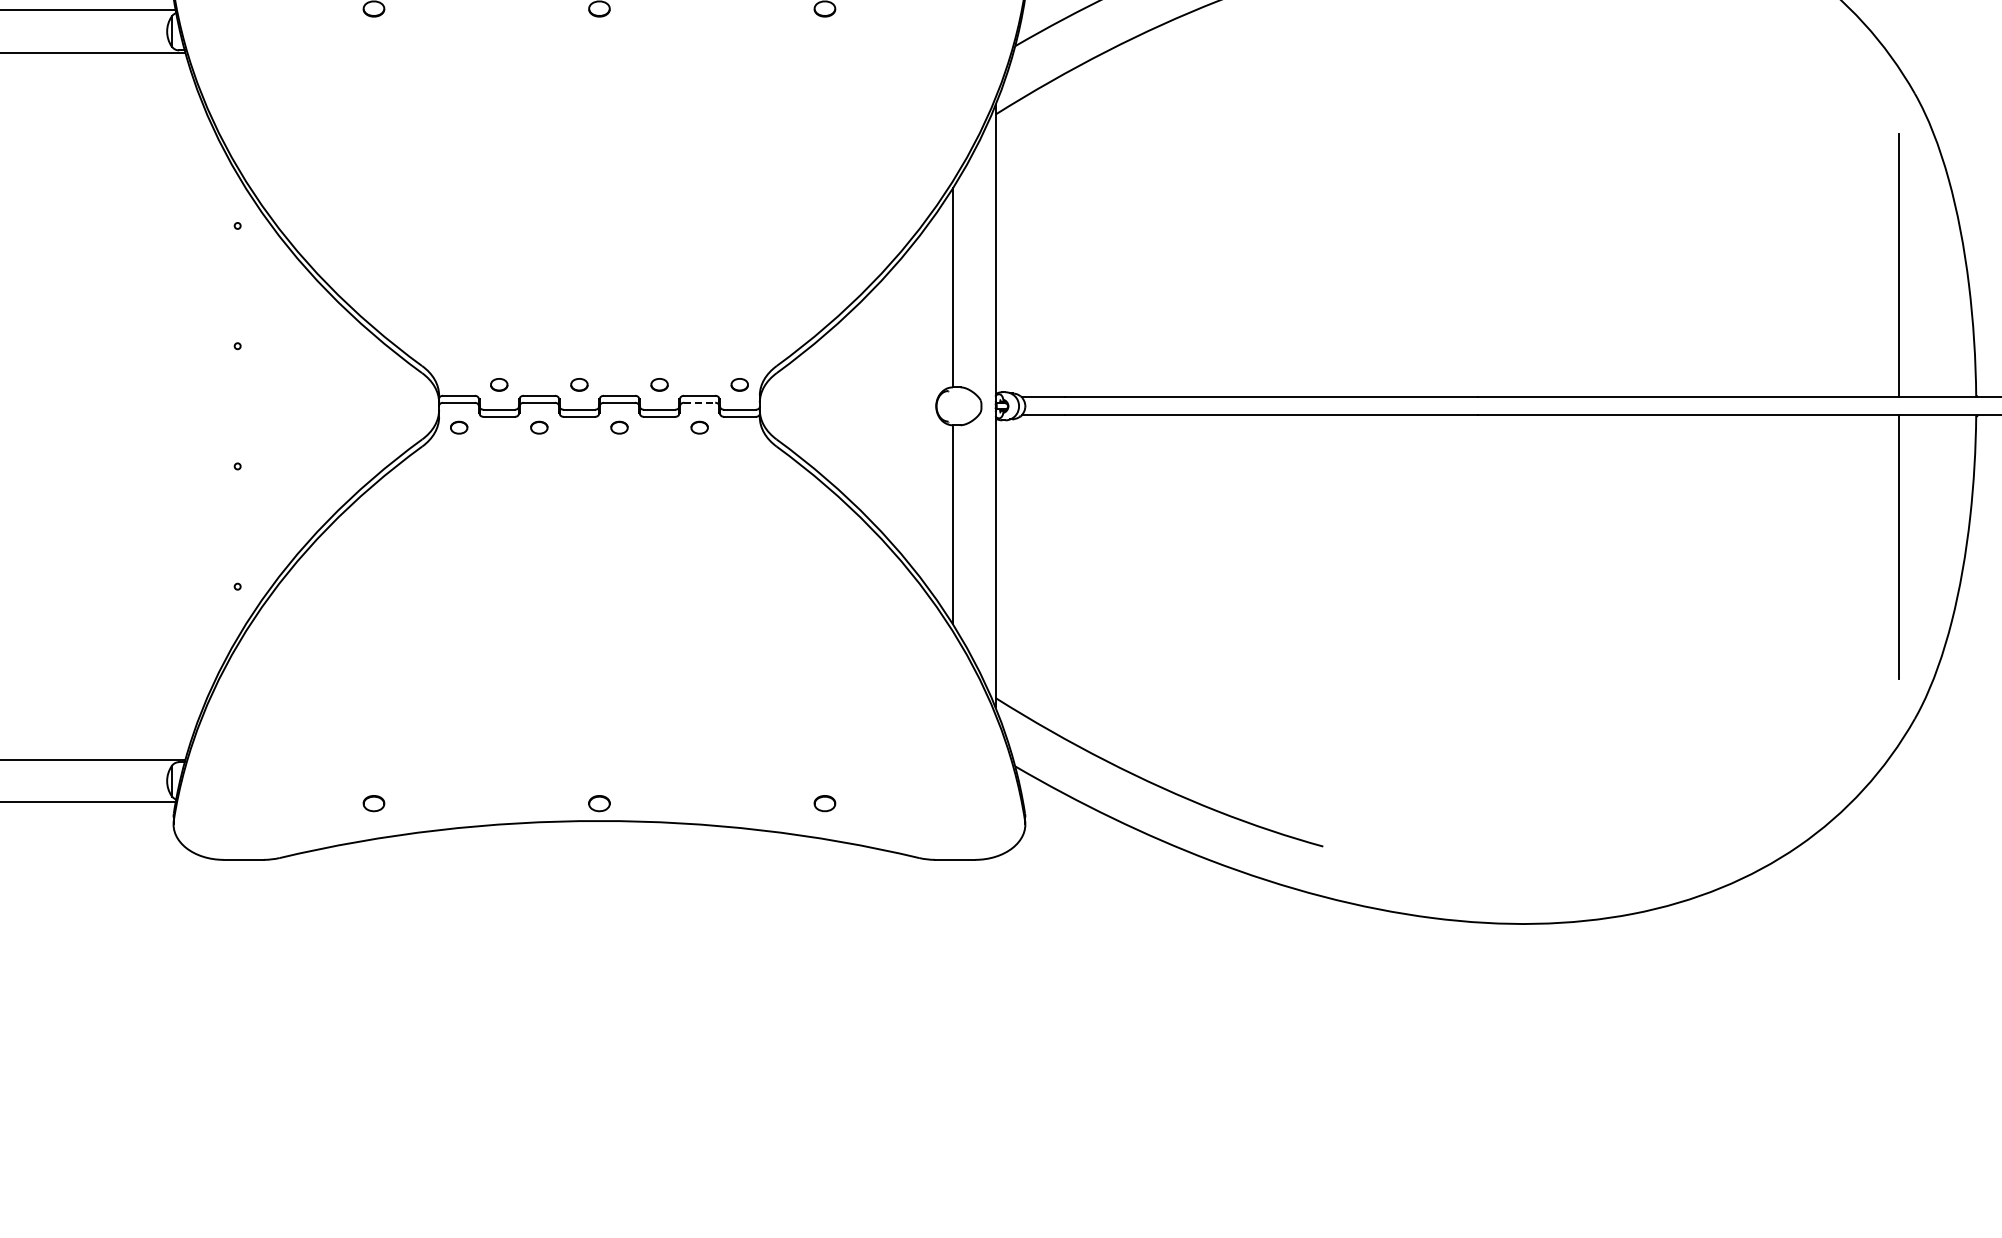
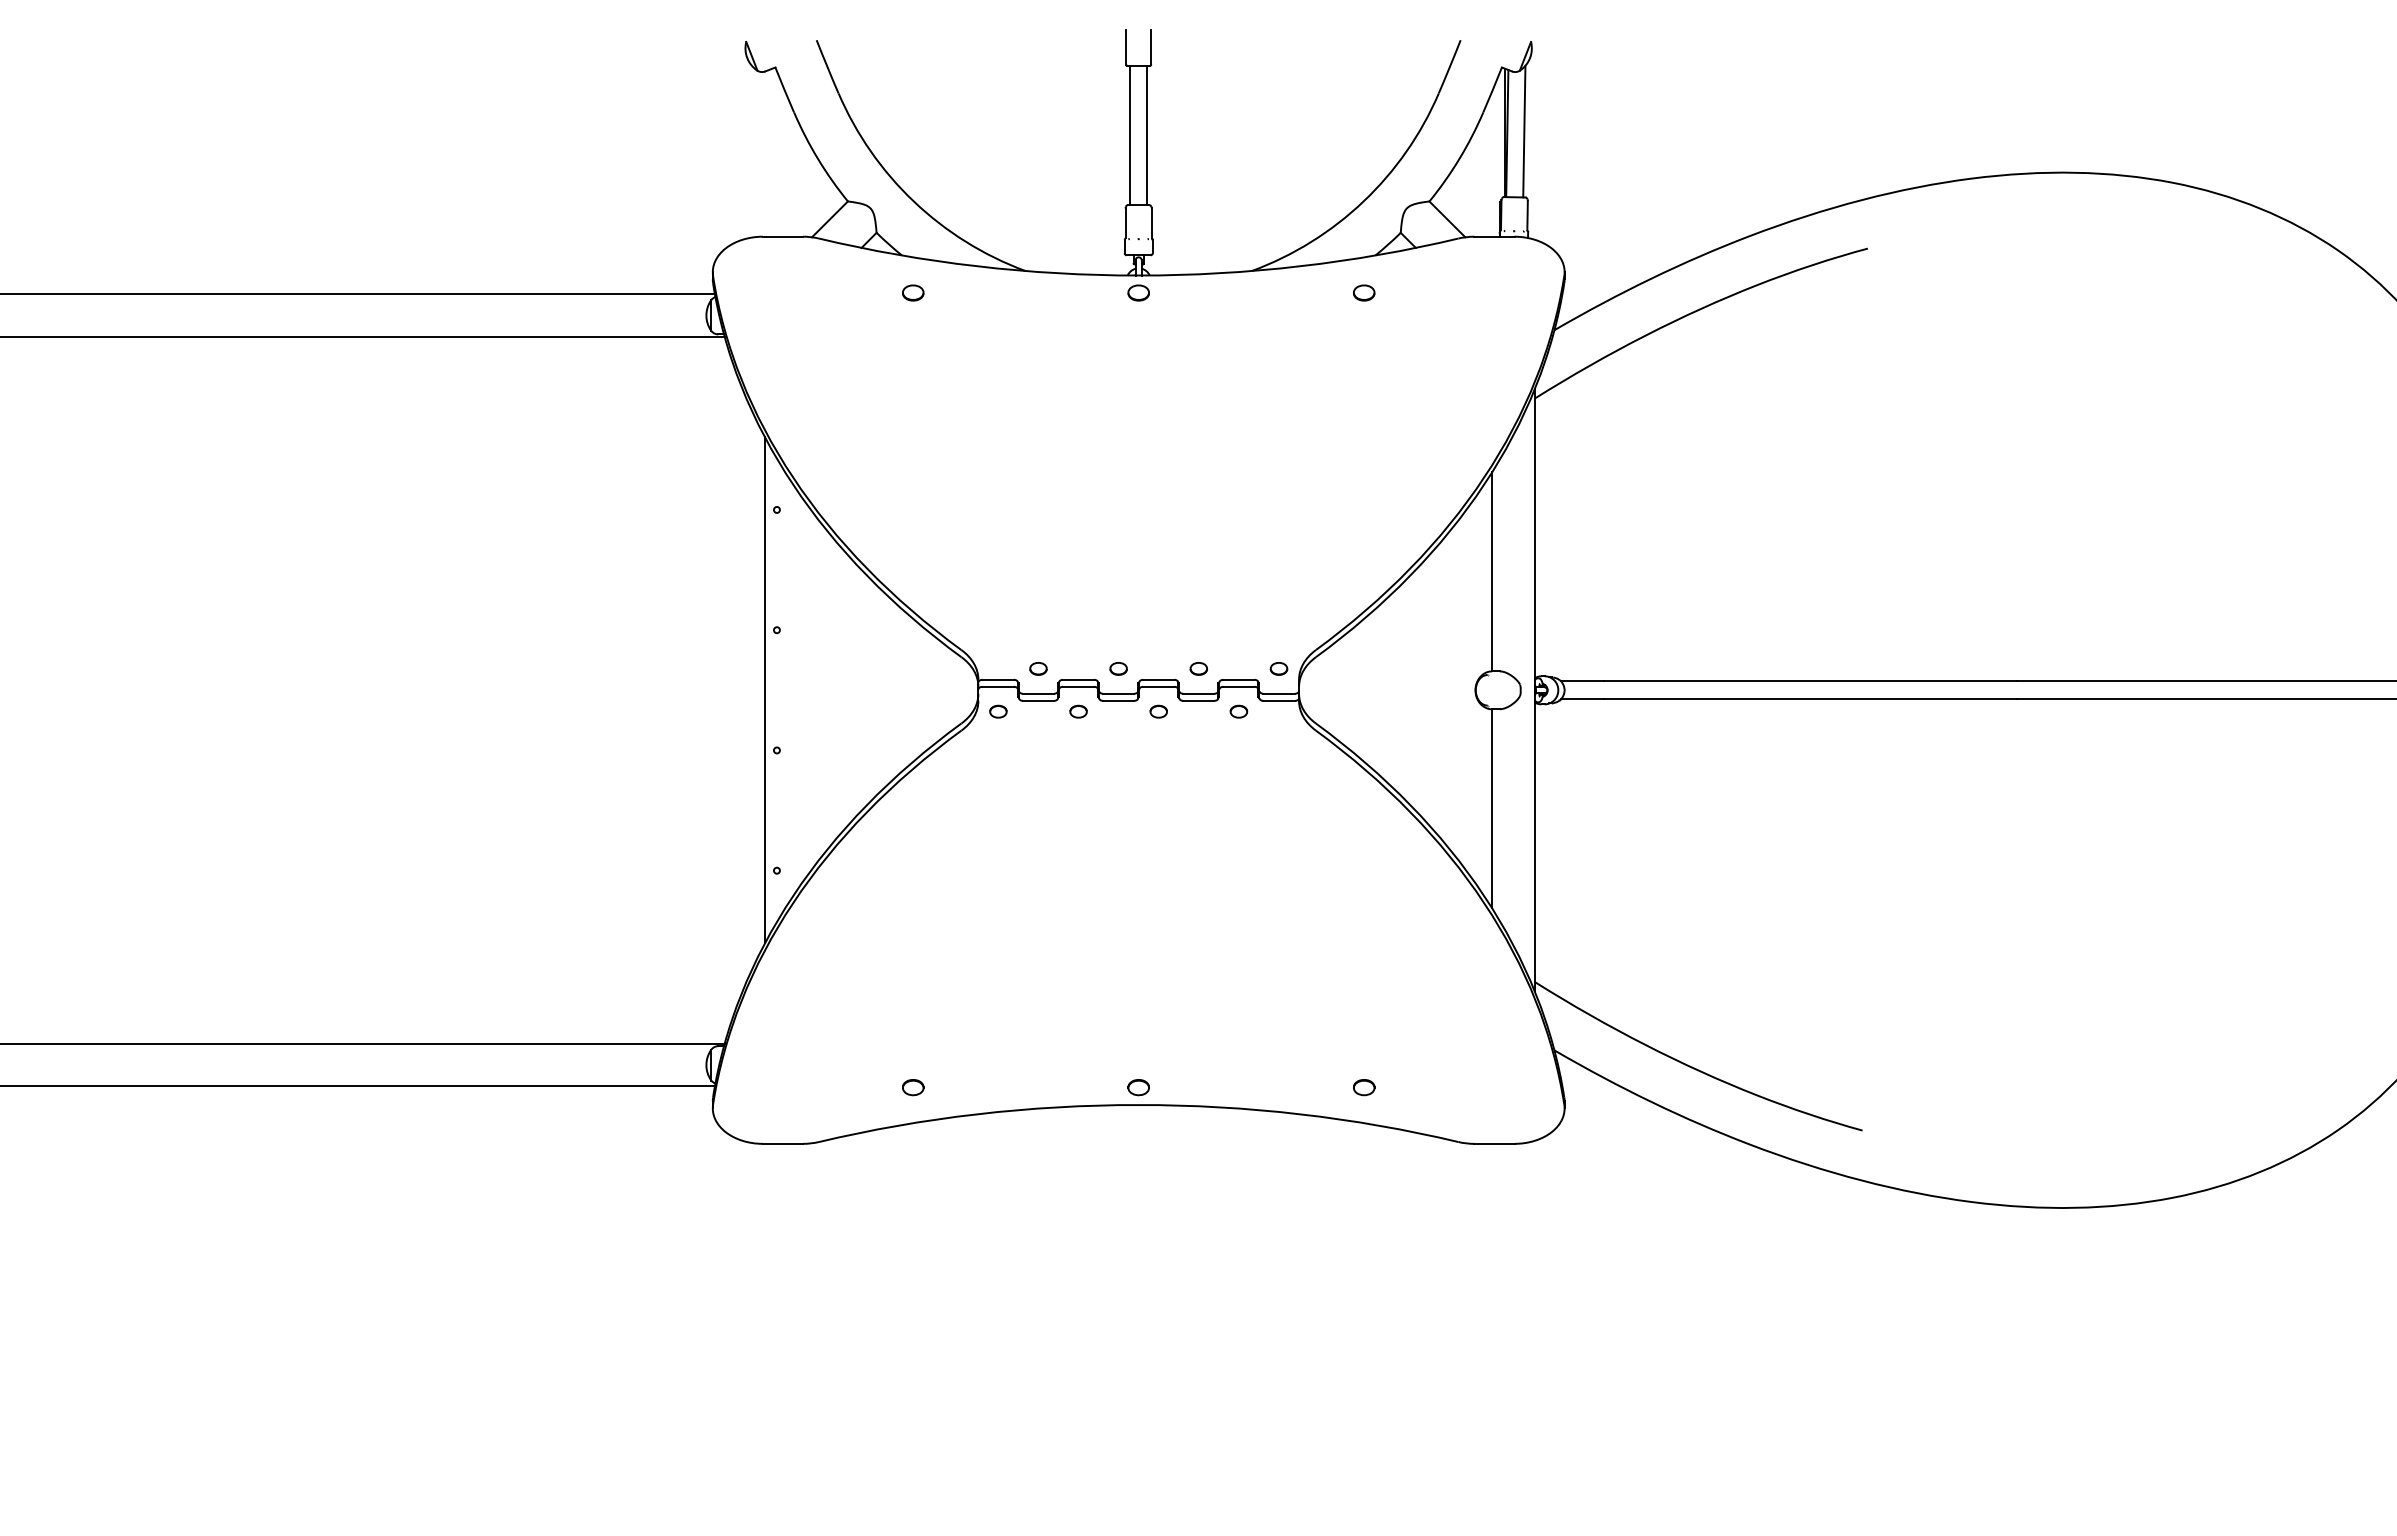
line: (699, 402) -> (1238, 686), dashed -> solid
line: (225, 406) -> (764, 690), added

